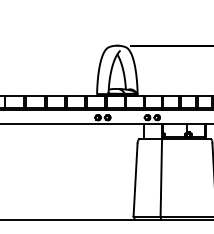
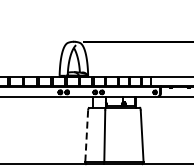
line: (135, 180) -> (86, 136), solid -> dashed

